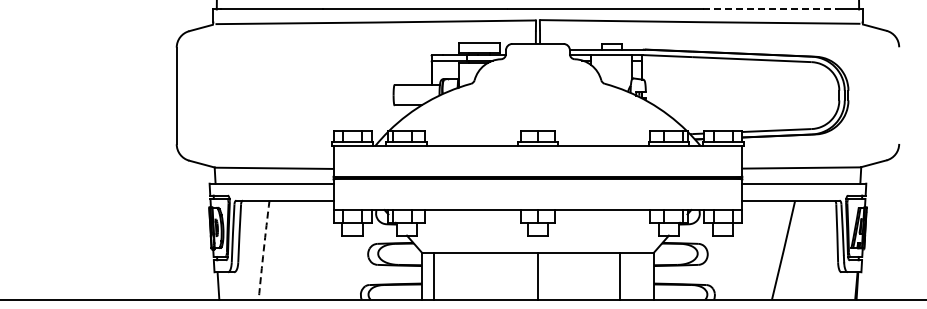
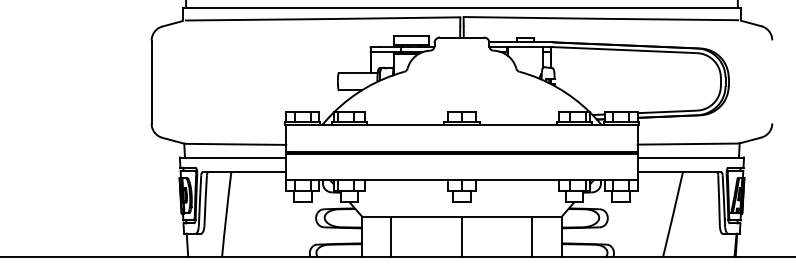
line: (770, 9) -> (661, 7), dashed -> solid
arc: (263, 250) -> (226, 214), dashed -> solid
line: (433, 275) -> (391, 236), moved

